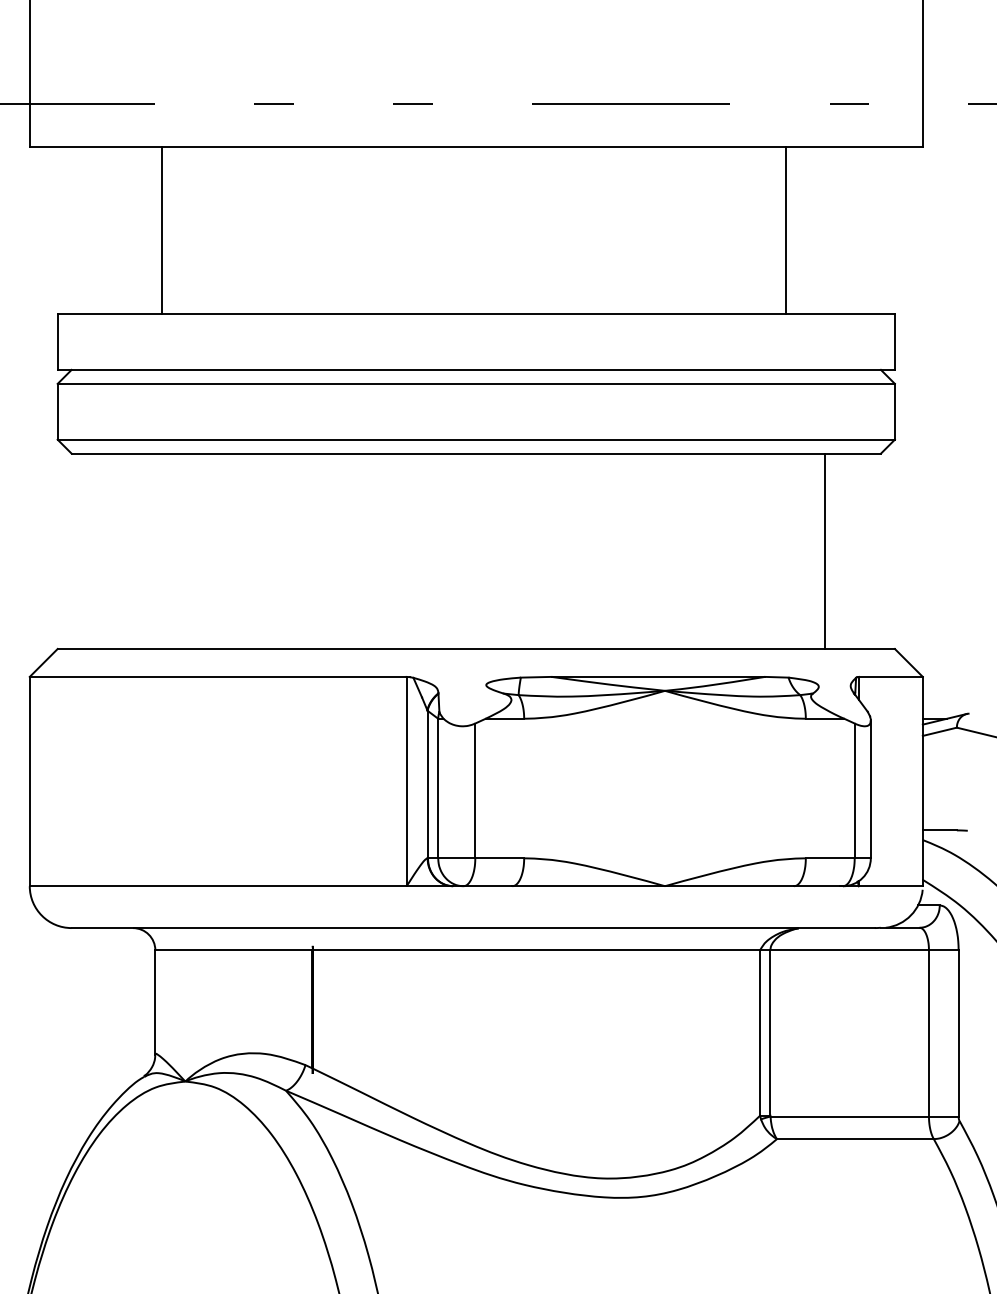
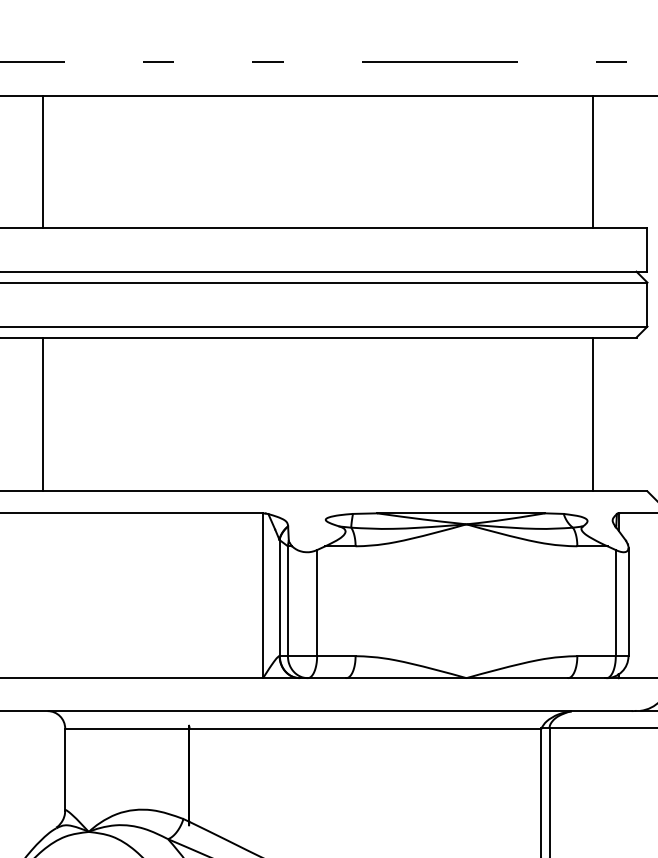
line: (162, 230) -> (43, 161), moved
line: (786, 230) -> (592, 161), moved
line: (127, 551) -> (43, 414), added

